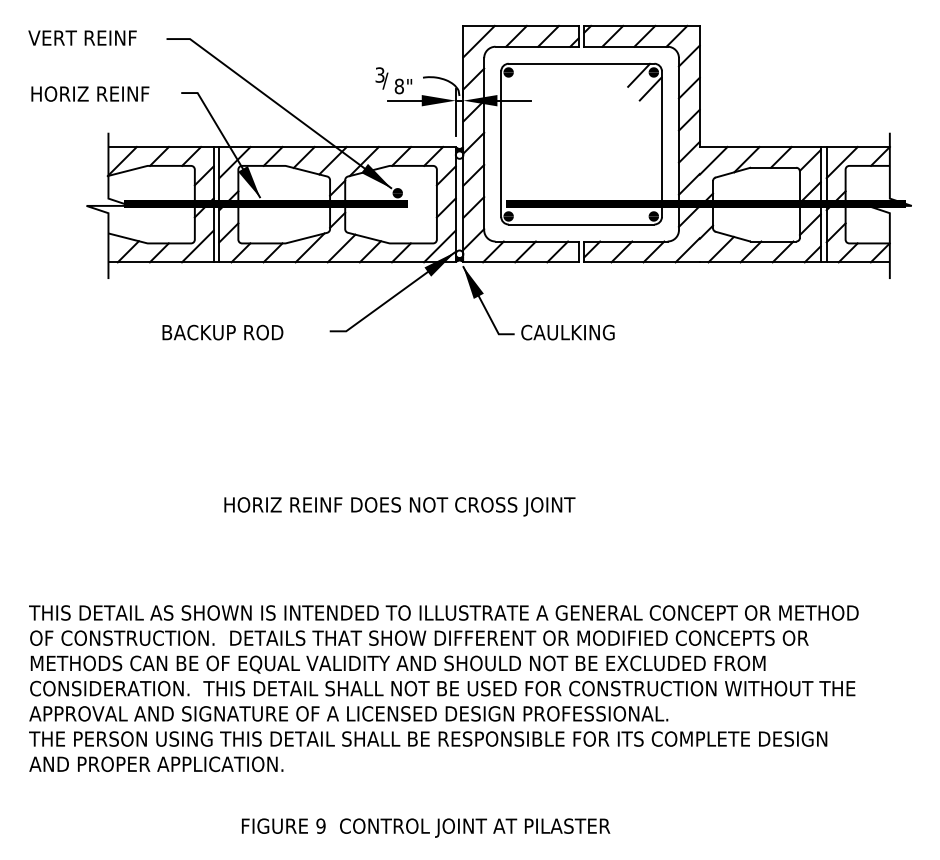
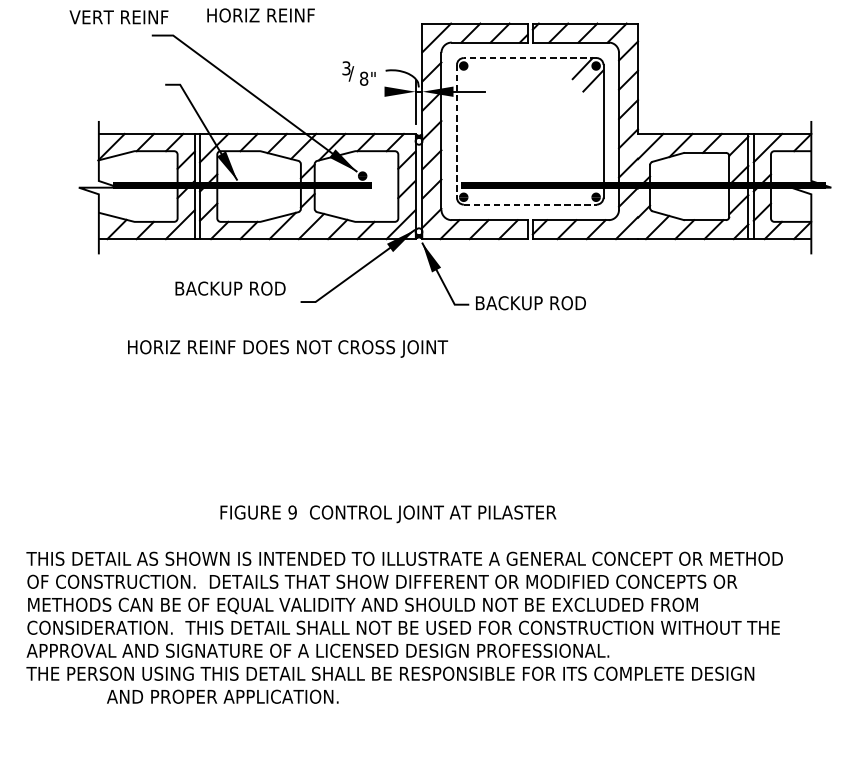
text: (82, 37) -> (118, 16), moved
line: (581, 63) -> (530, 57), solid -> dashed
text: (90, 93) -> (261, 14), moved
line: (404, 100) -> (368, 91), removed
line: (501, 144) -> (457, 131), solid -> dashed
line: (581, 224) -> (530, 204), solid -> dashed
text: (222, 332) -> (230, 288), moved
text: (581, 332) -> (530, 303), CAULKING -> BACKUP ROD
text: (399, 506) -> (287, 348), moved
text: (156, 764) -> (222, 696), moved
text: (426, 827) -> (388, 513), moved

